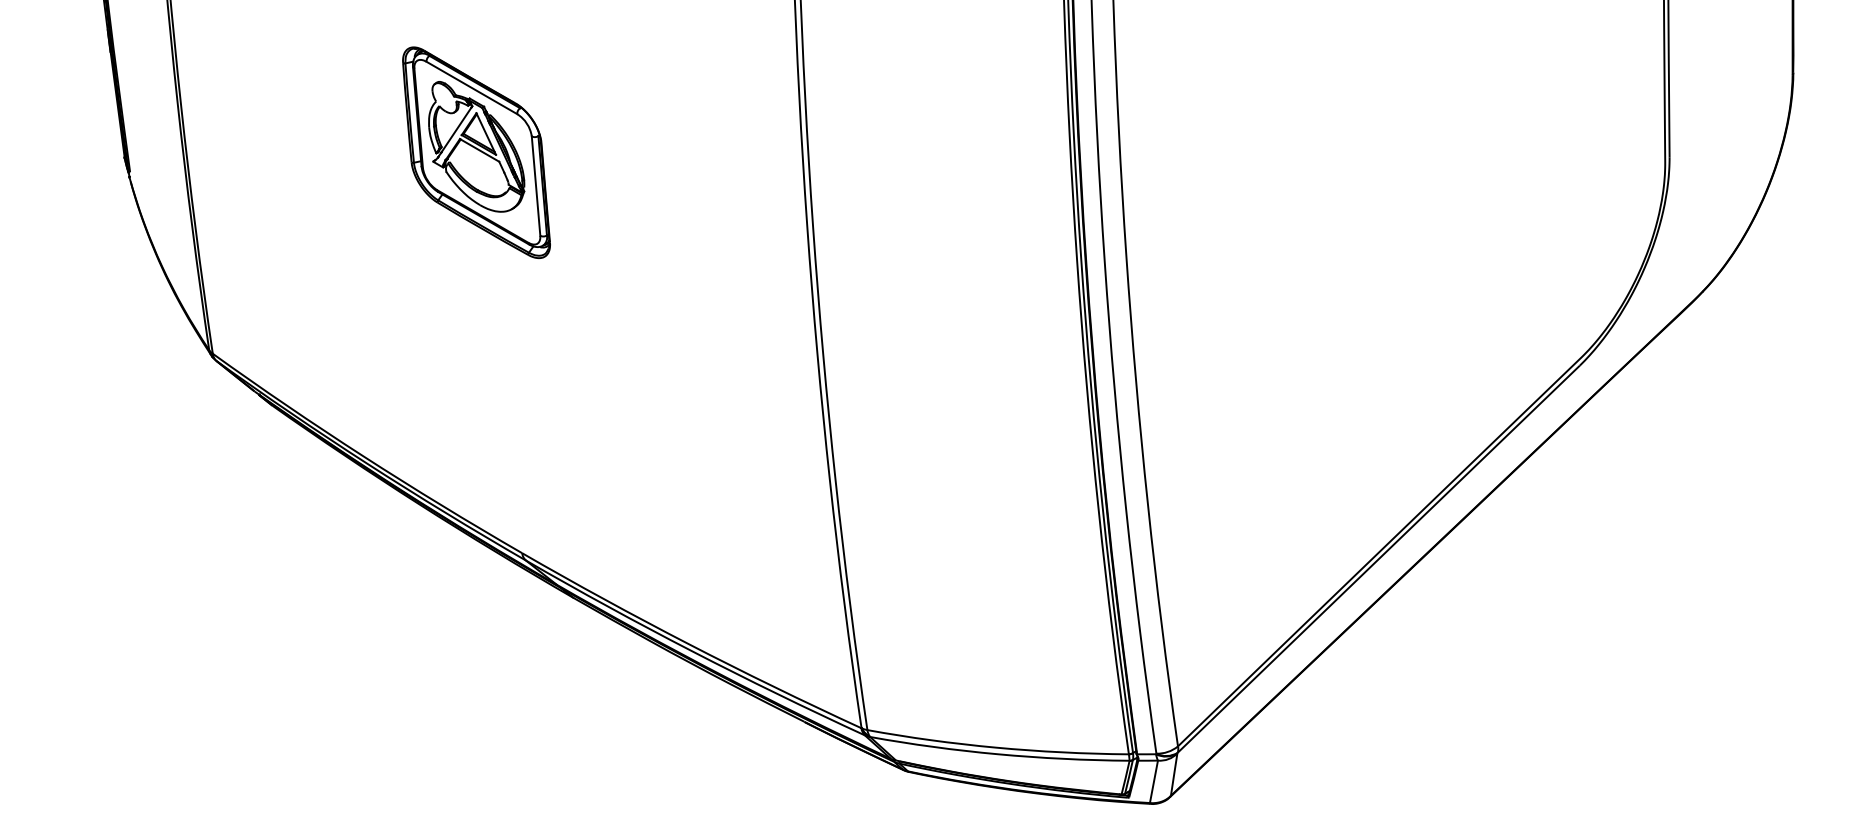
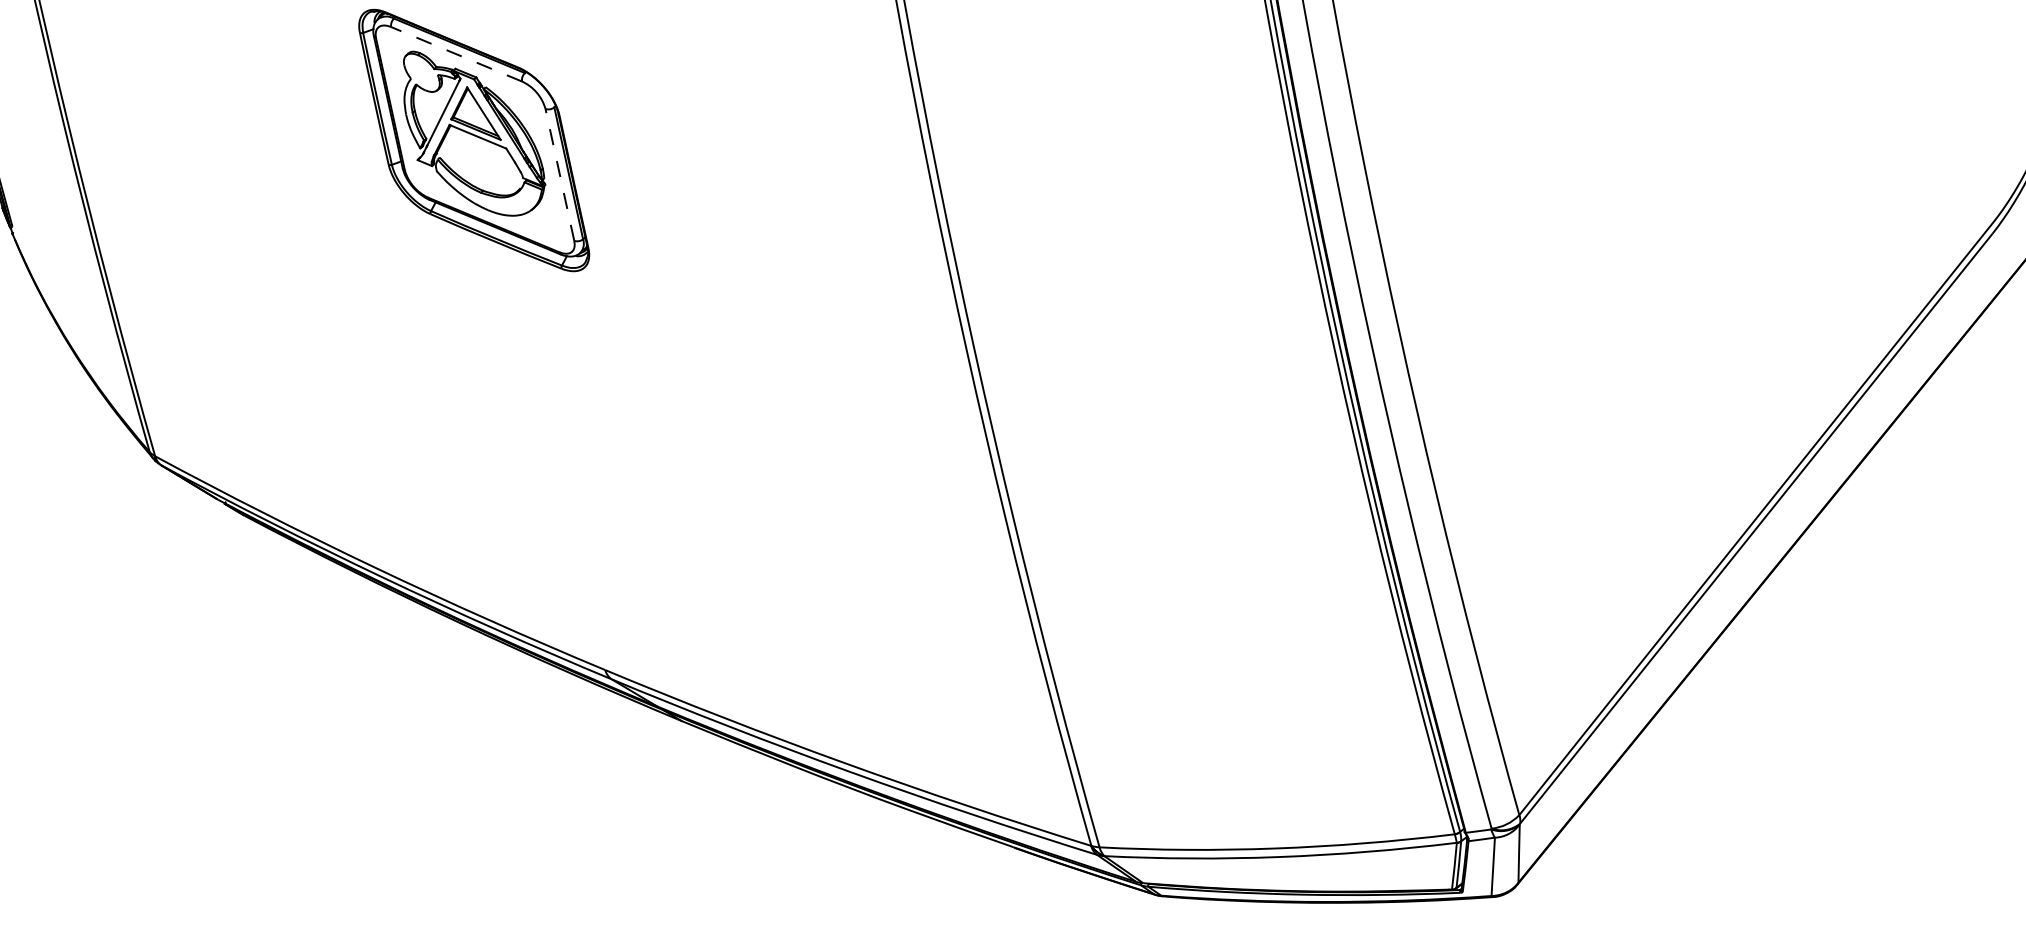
line: (471, 87) -> (456, 53), solid -> dashed
line: (536, 186) -> (560, 175), solid -> dashed

